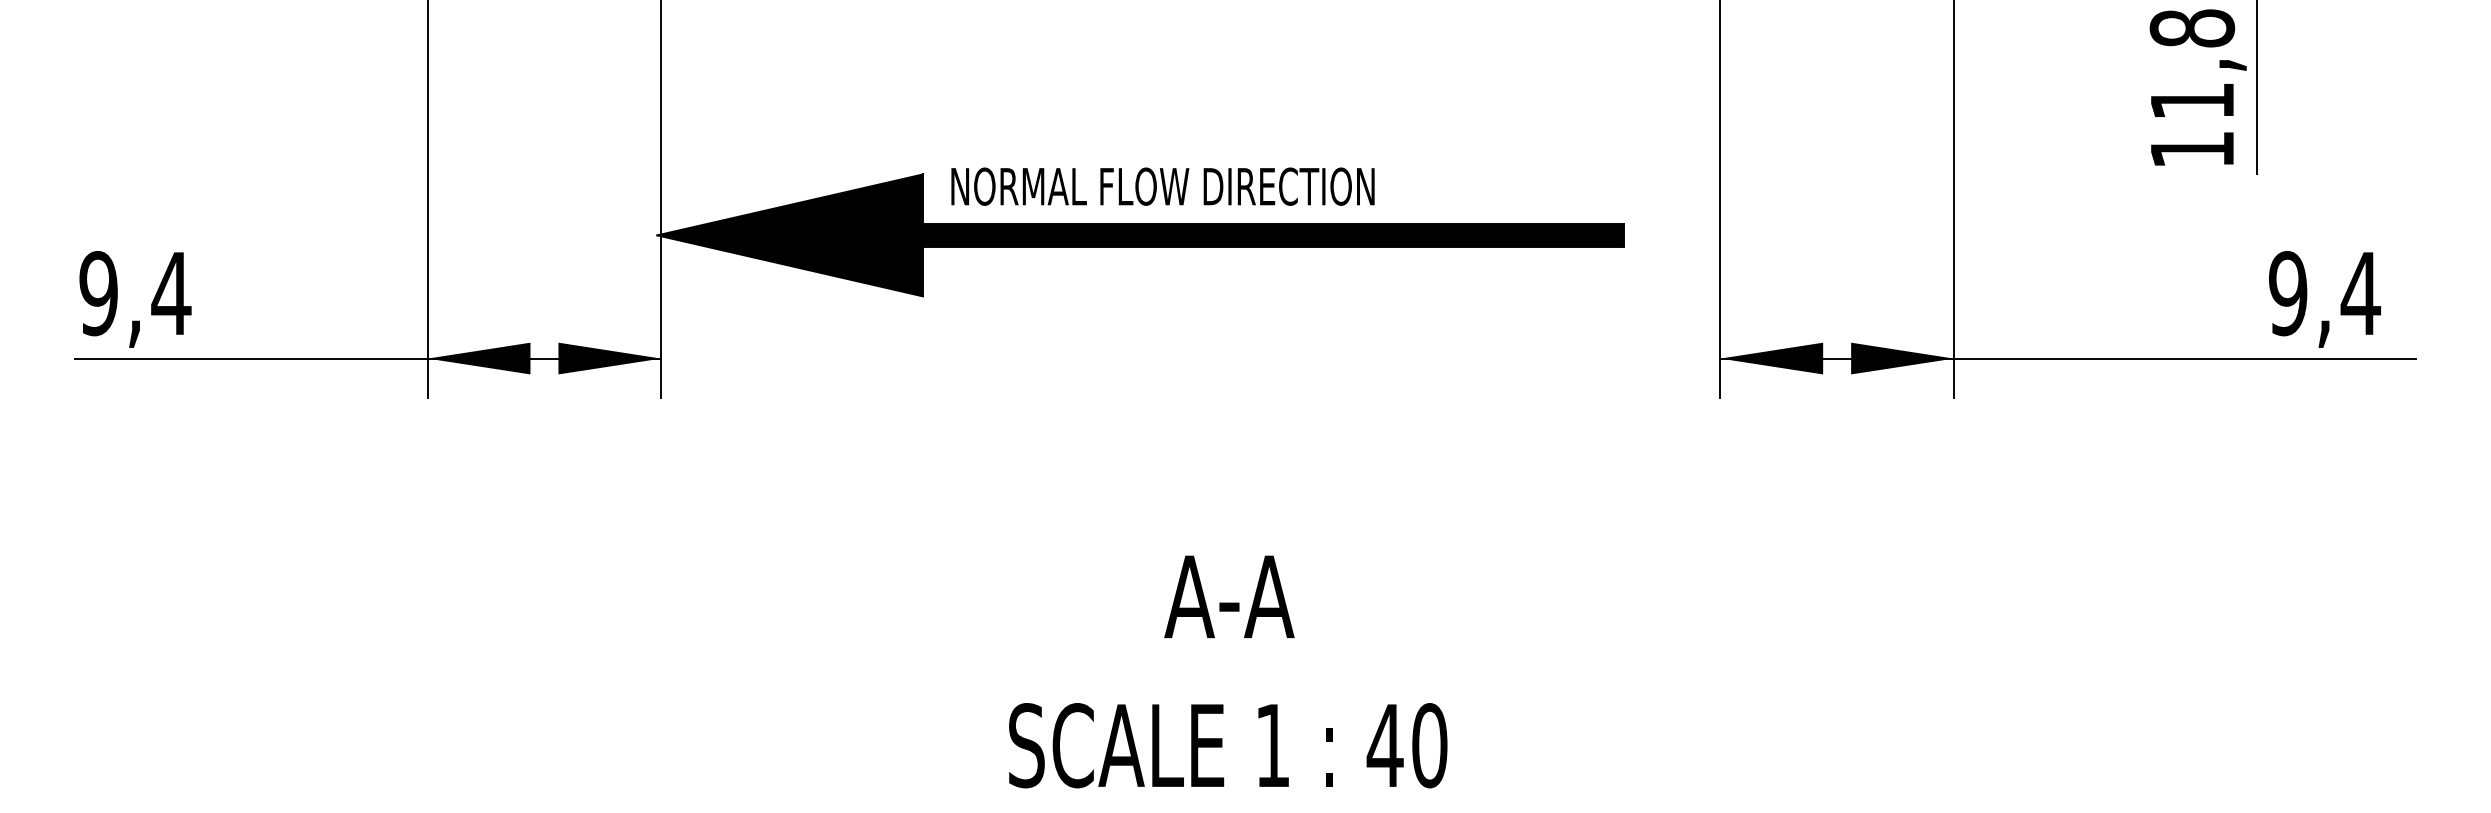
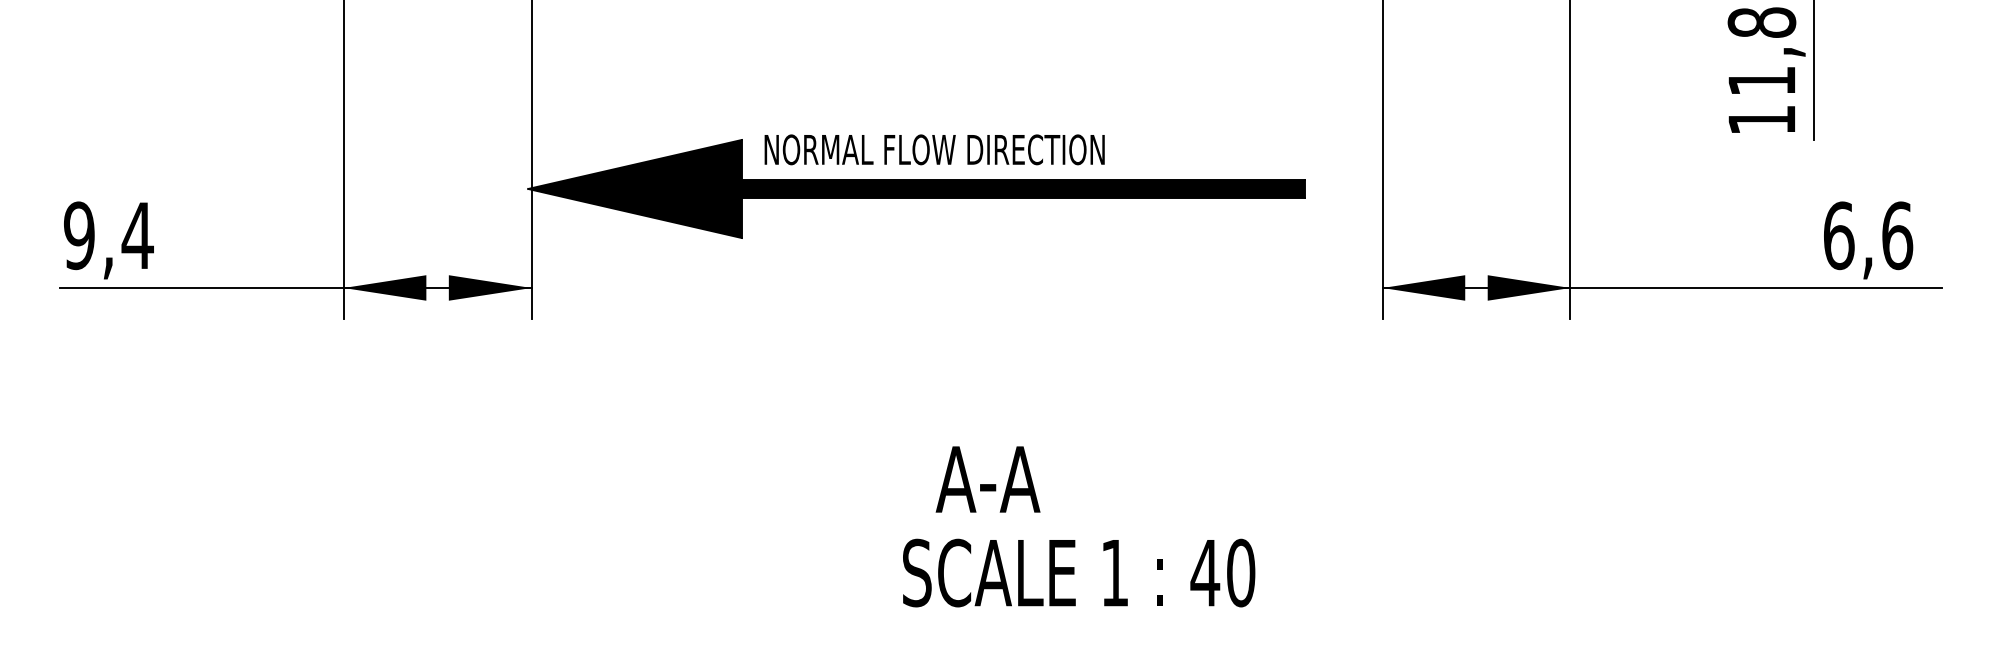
text: (2324, 293) -> (1868, 235), 9,4 -> 6,6
text: (1228, 744) -> (1079, 572), moved

